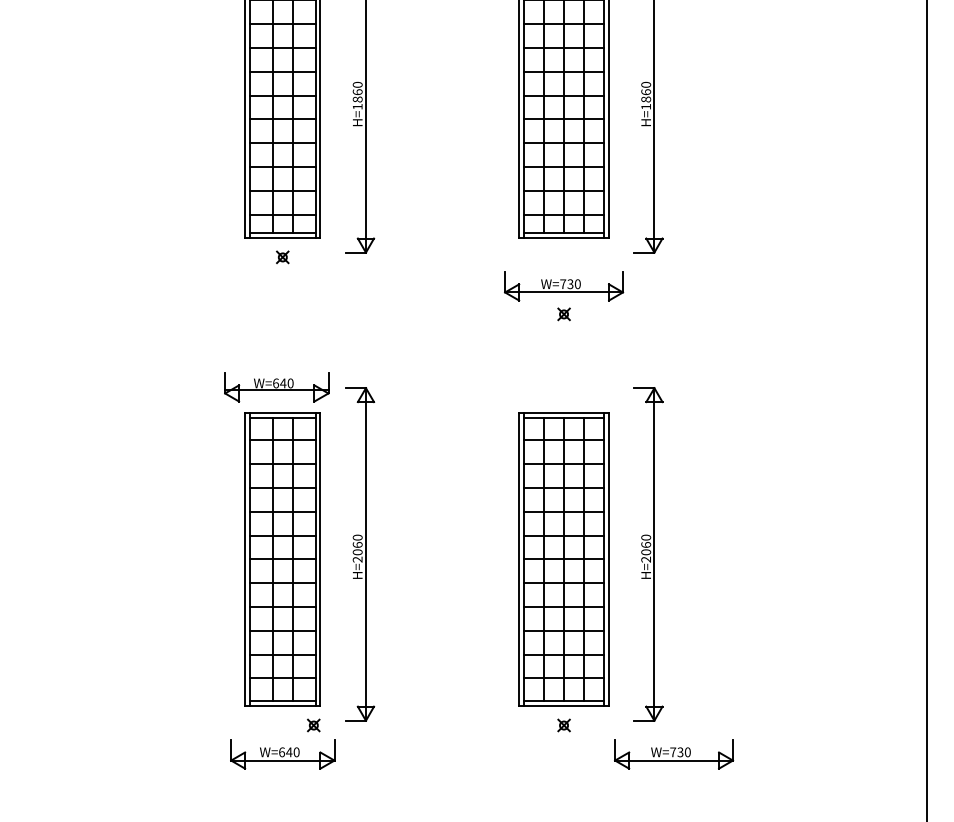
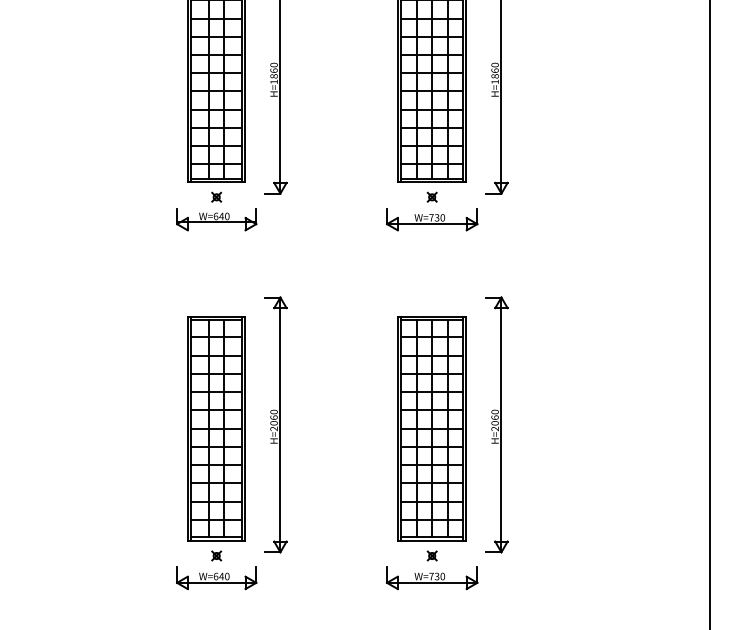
part: (563, 314) -> (431, 197), moved
part: (276, 387) -> (216, 219), moved
part: (313, 725) -> (216, 556), moved
part: (674, 754) -> (432, 578), moved

